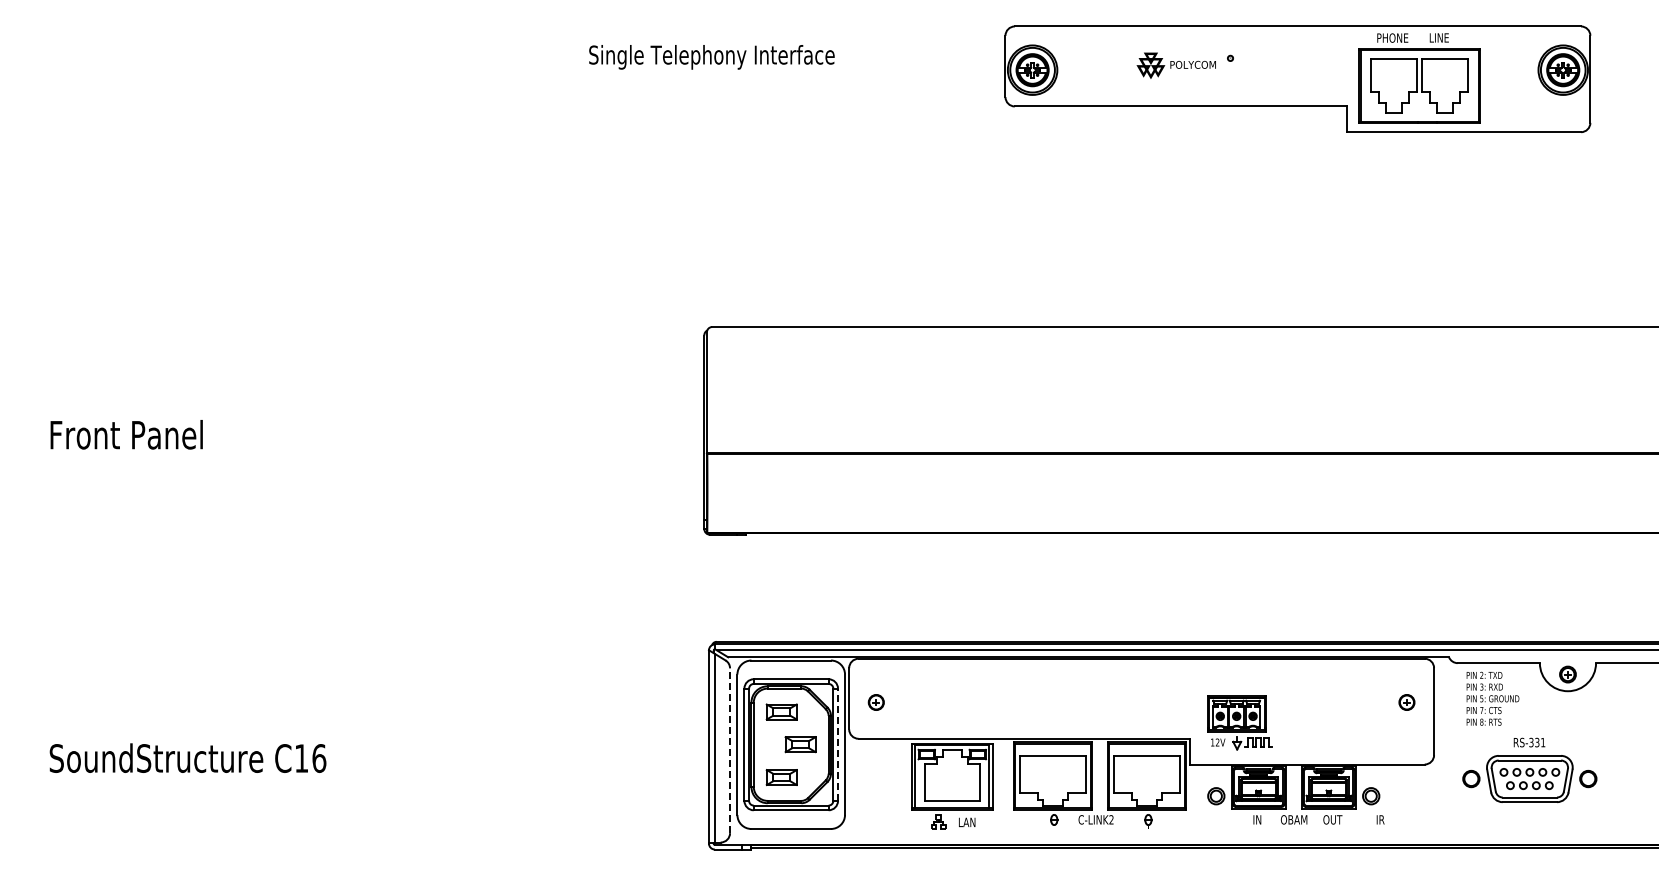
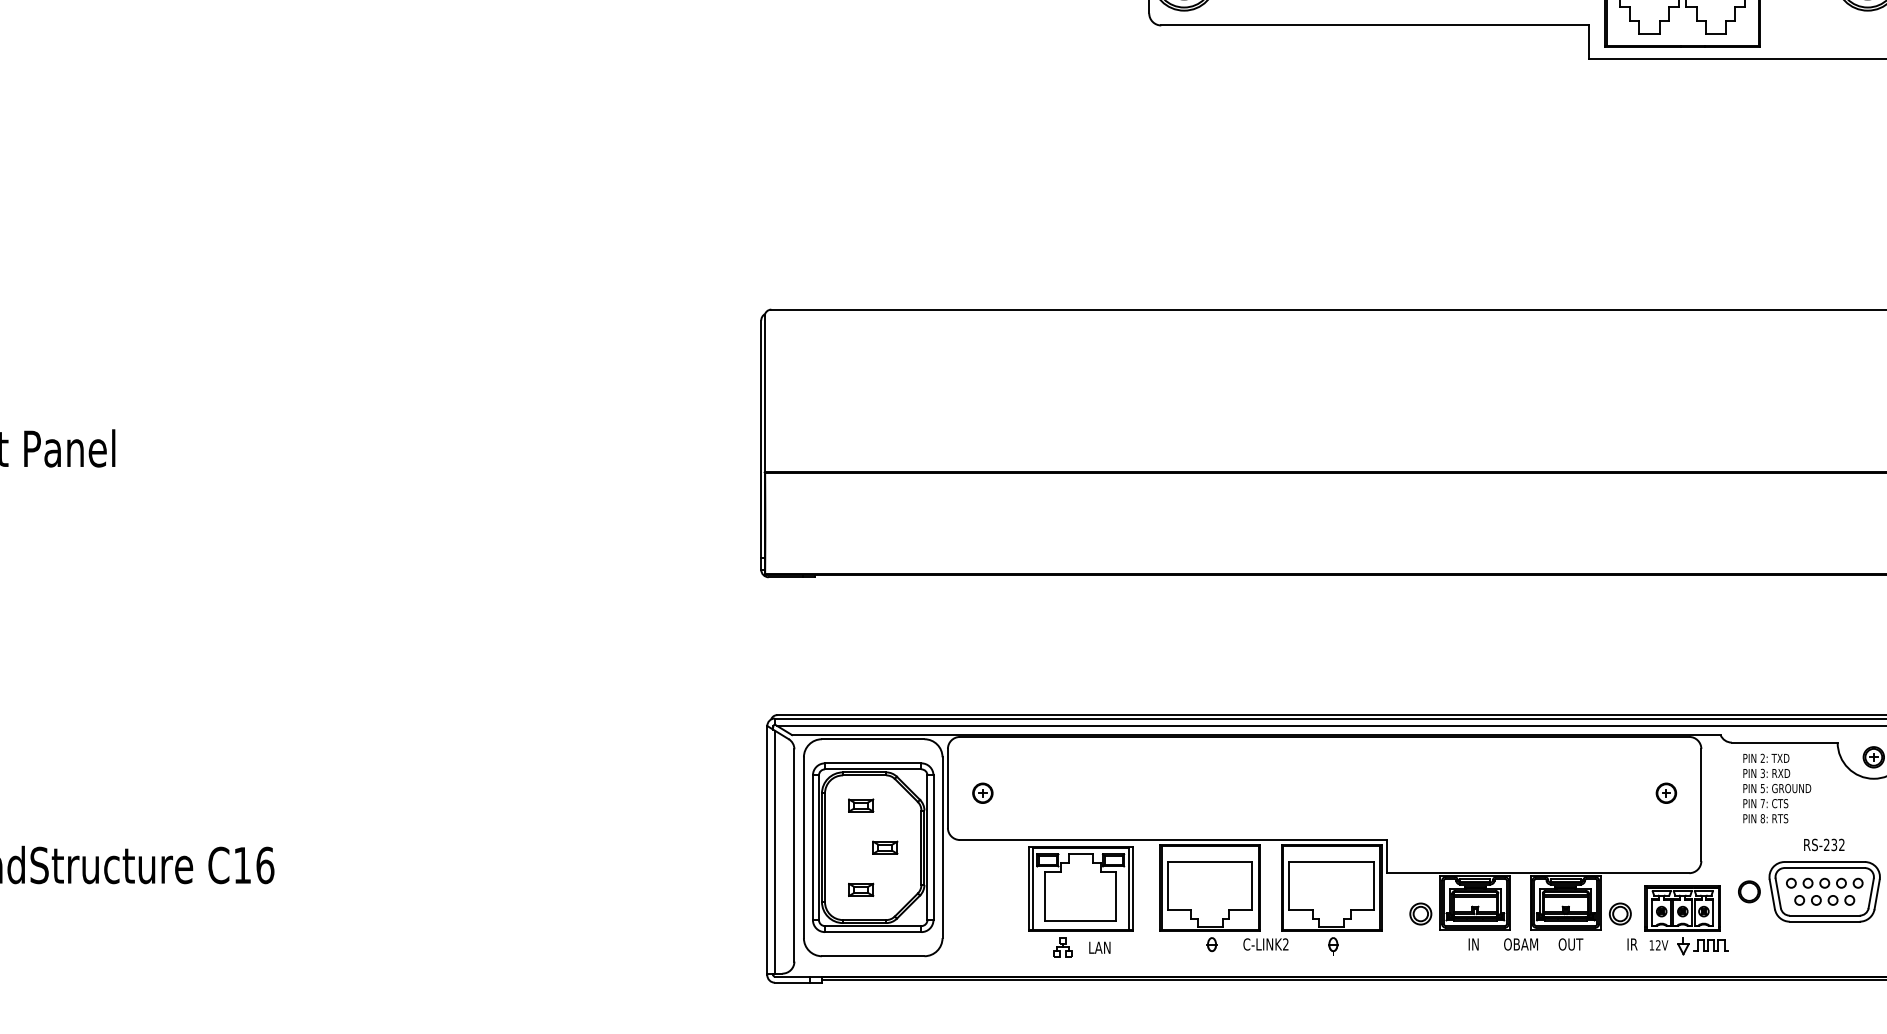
part: (781, 711) -> (860, 804), size x0.62
part: (1239, 722) -> (1686, 919), moved
text: (1537, 742) -> (1834, 844), RS-331 -> RS-232
part: (800, 744) -> (885, 847), size x0.62
line: (838, 744) -> (934, 847), dashed -> solid
line: (730, 750) -> (794, 855), dashed -> solid
part: (781, 777) -> (860, 889), size x0.62

